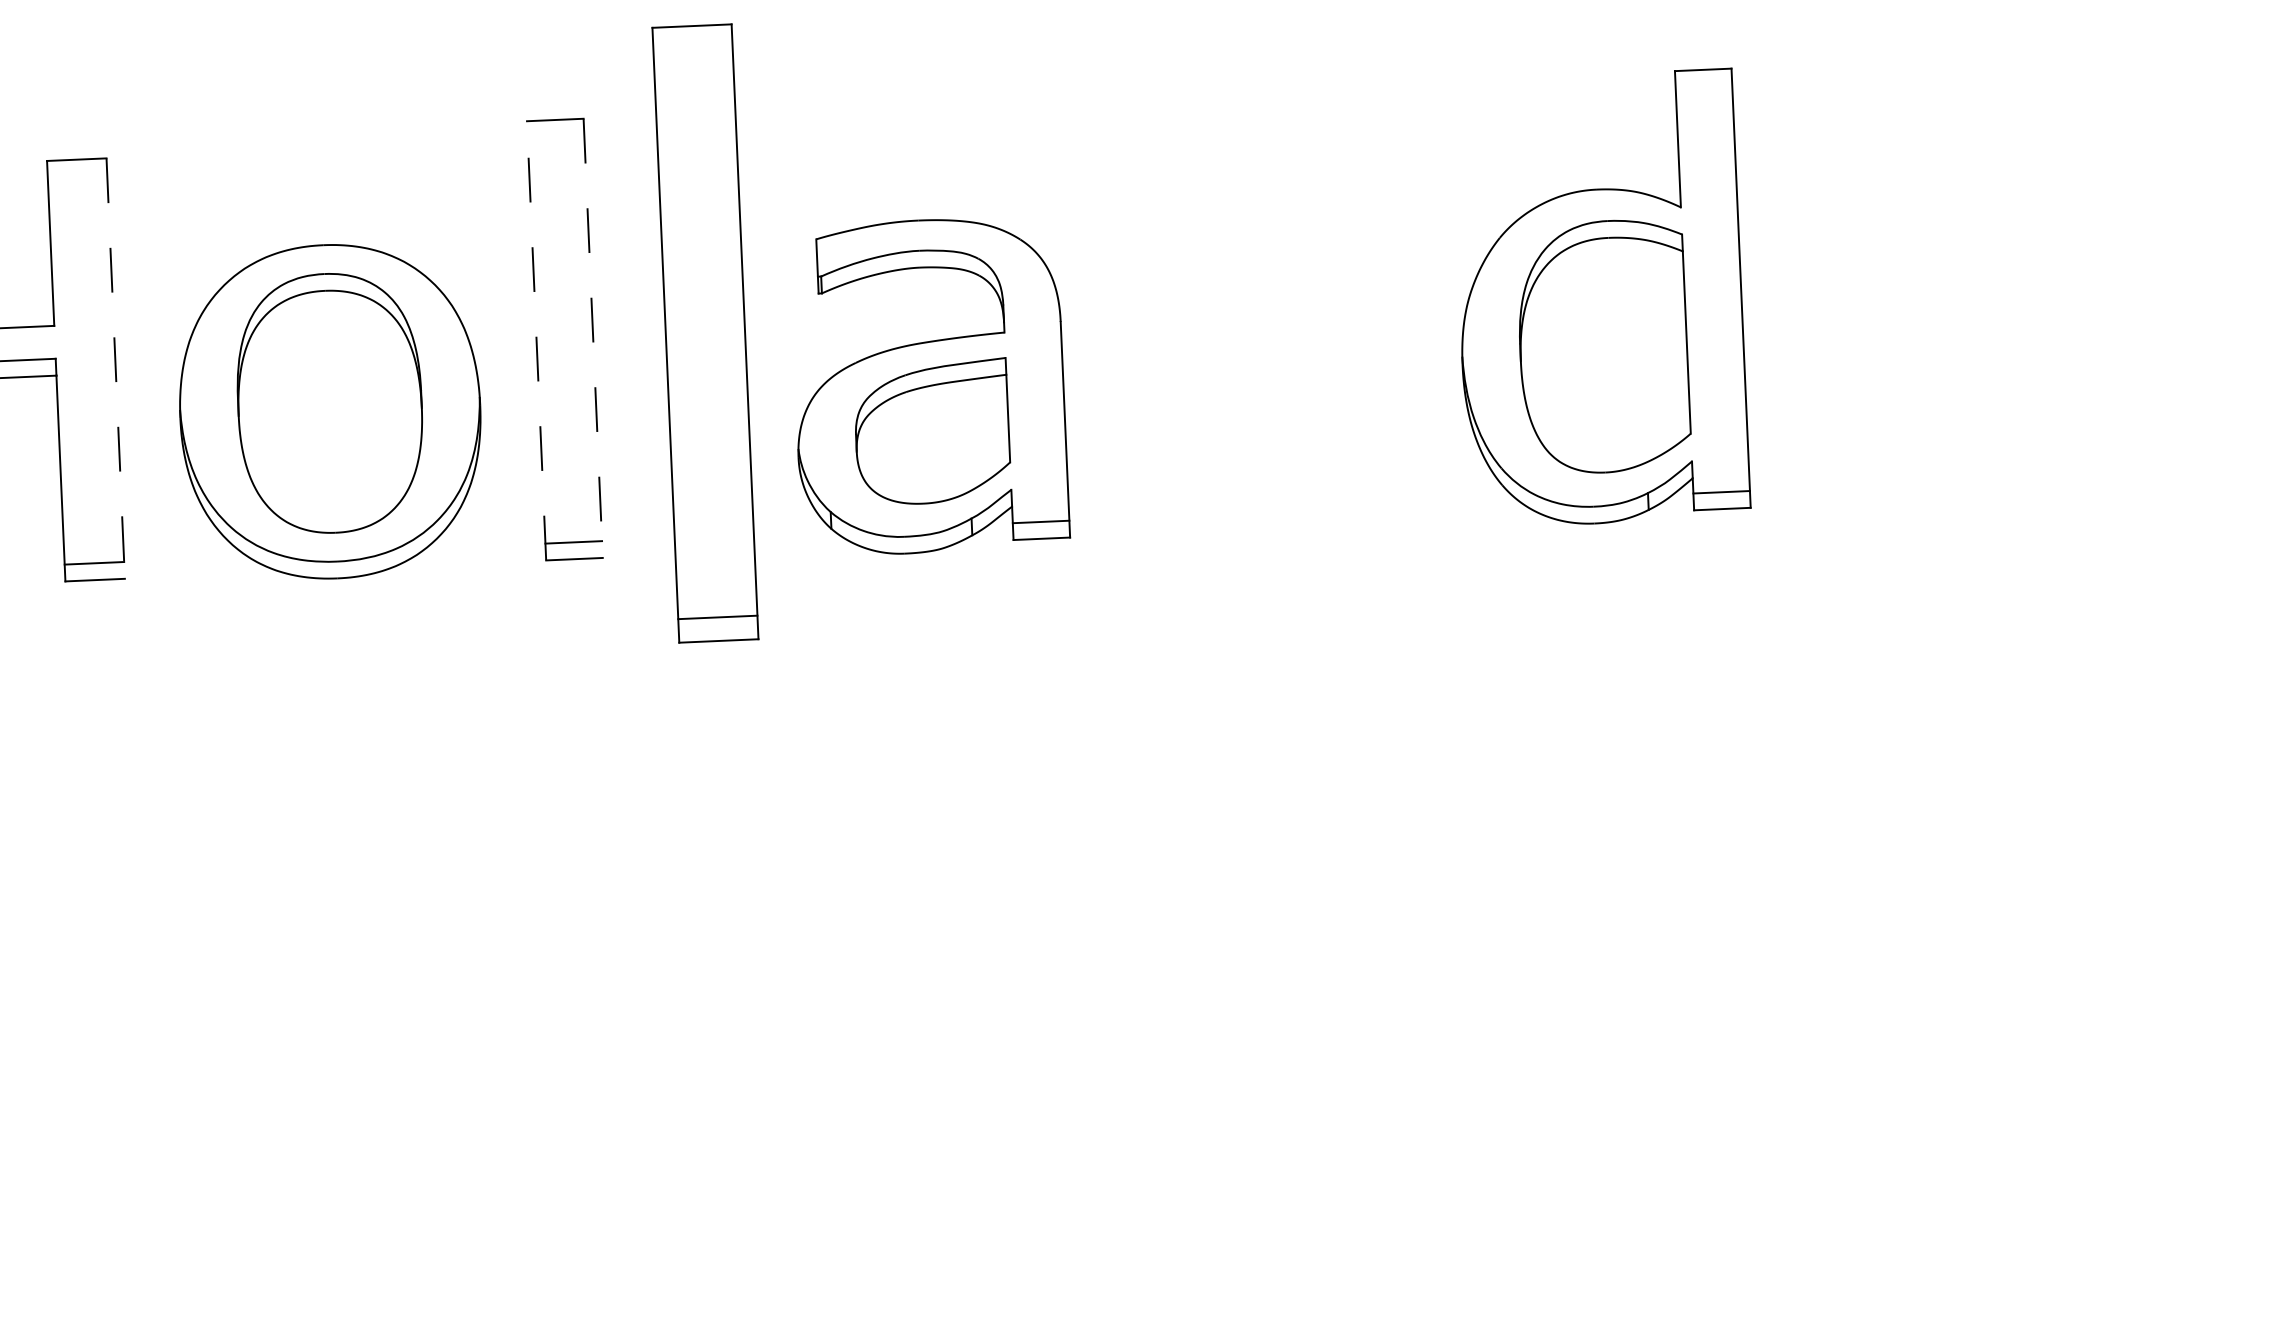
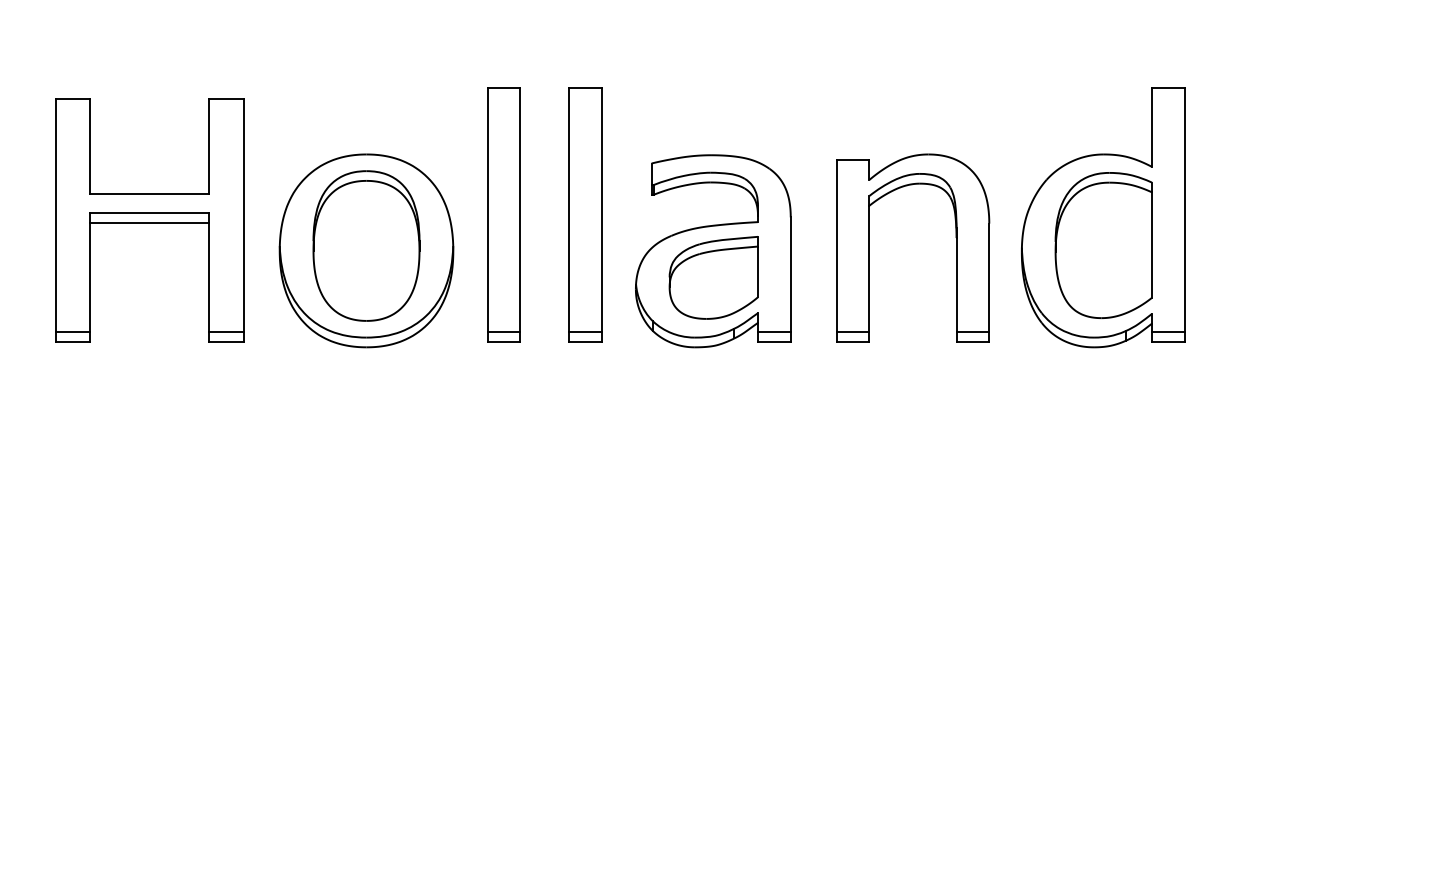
part: (705, 332) -> (585, 214), size x0.71
line: (536, 339) -> (487, 214), dashed -> solid
line: (593, 339) -> (520, 215), dashed -> solid
part: (1349, 361) -> (956, 247), added
line: (115, 368) -> (243, 220), dashed -> solid

